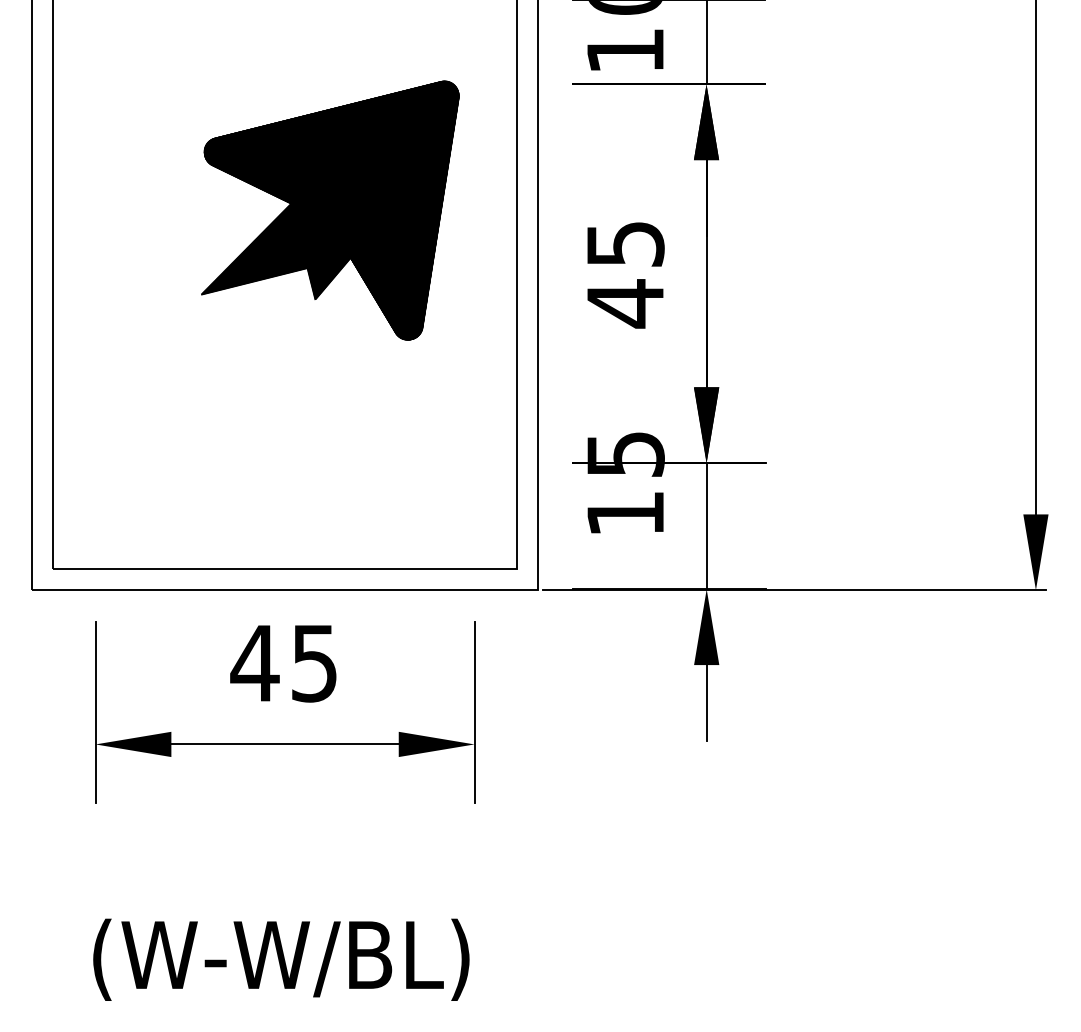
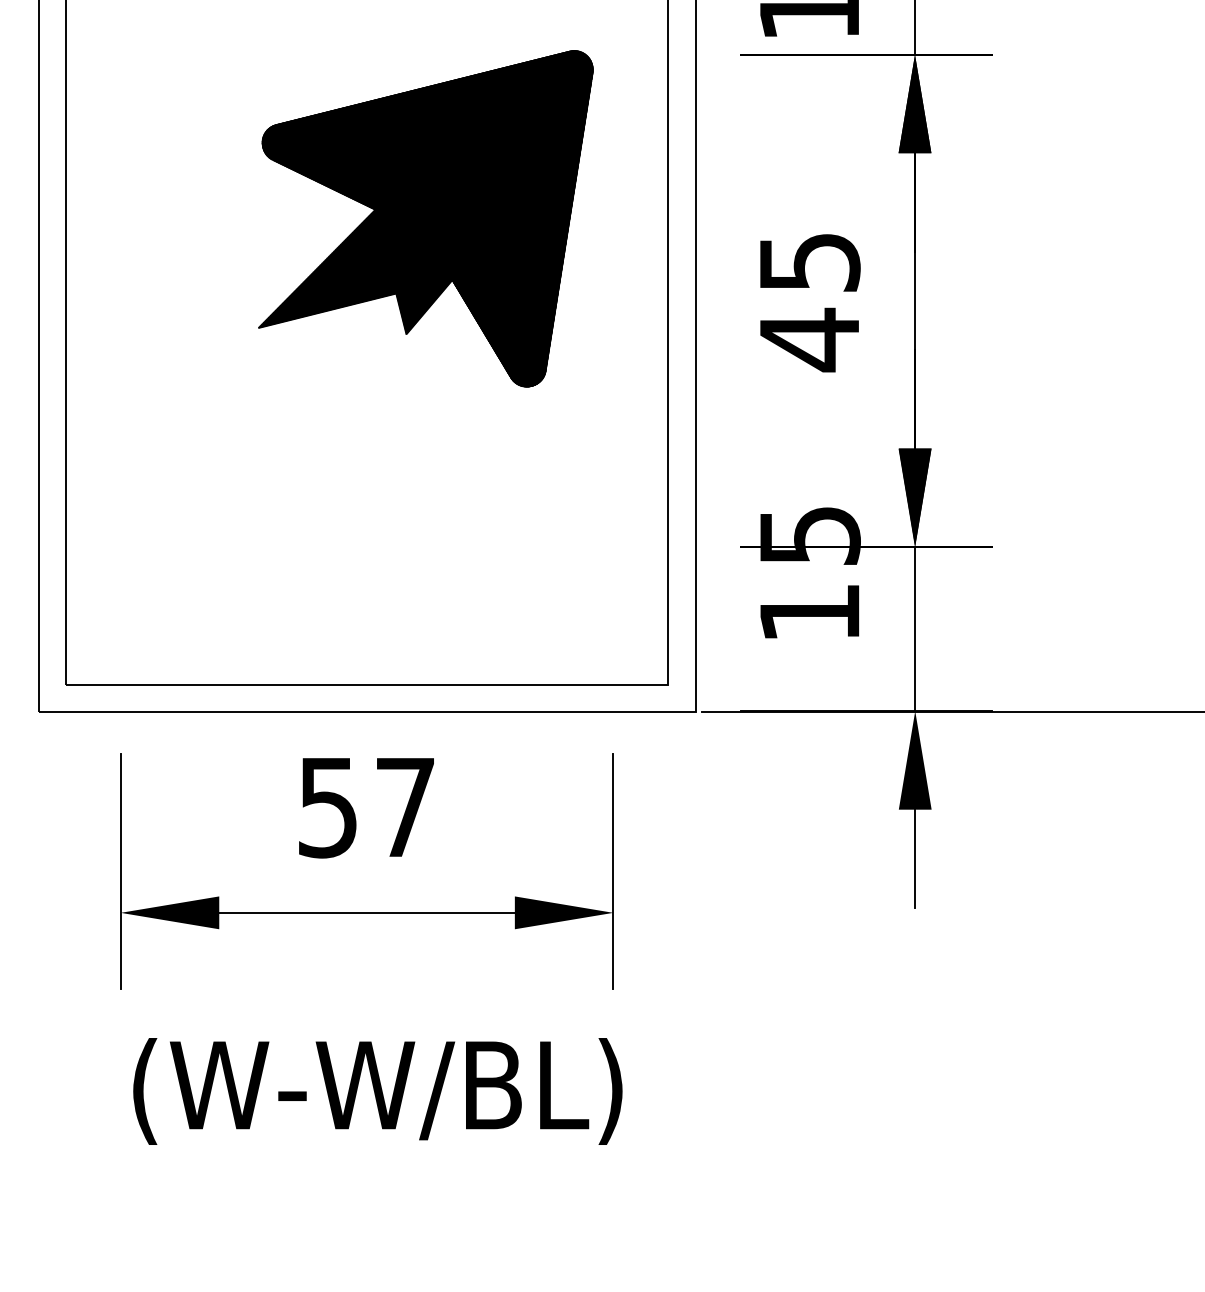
text: (283, 663) -> (365, 807), 45 -> 57
text: (281, 959) -> (378, 1091), moved

